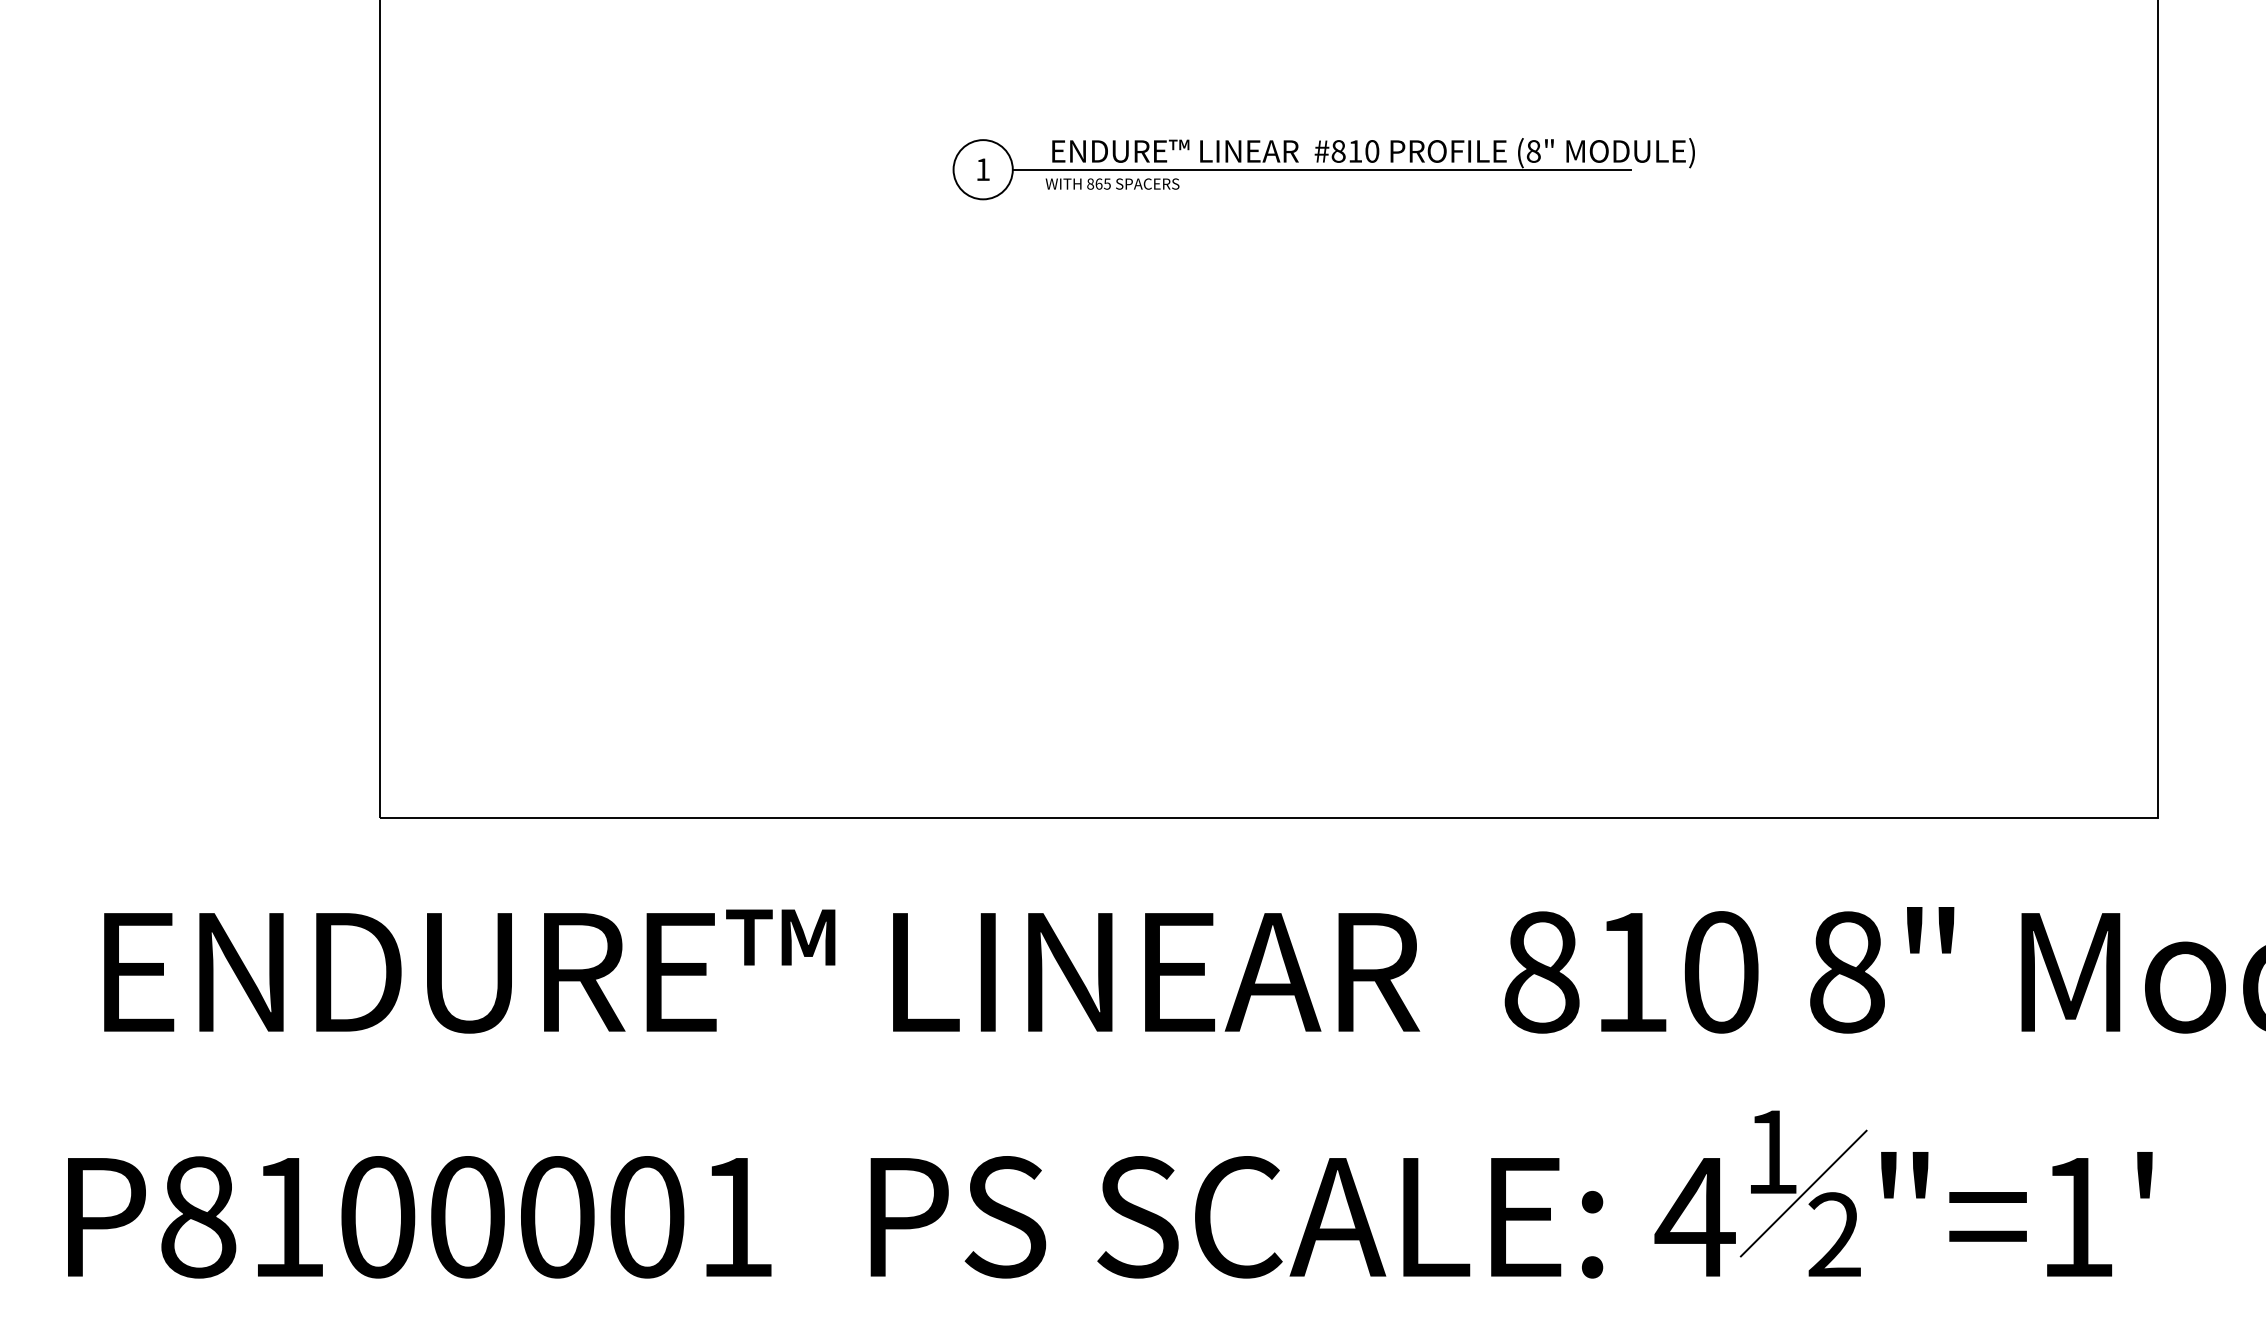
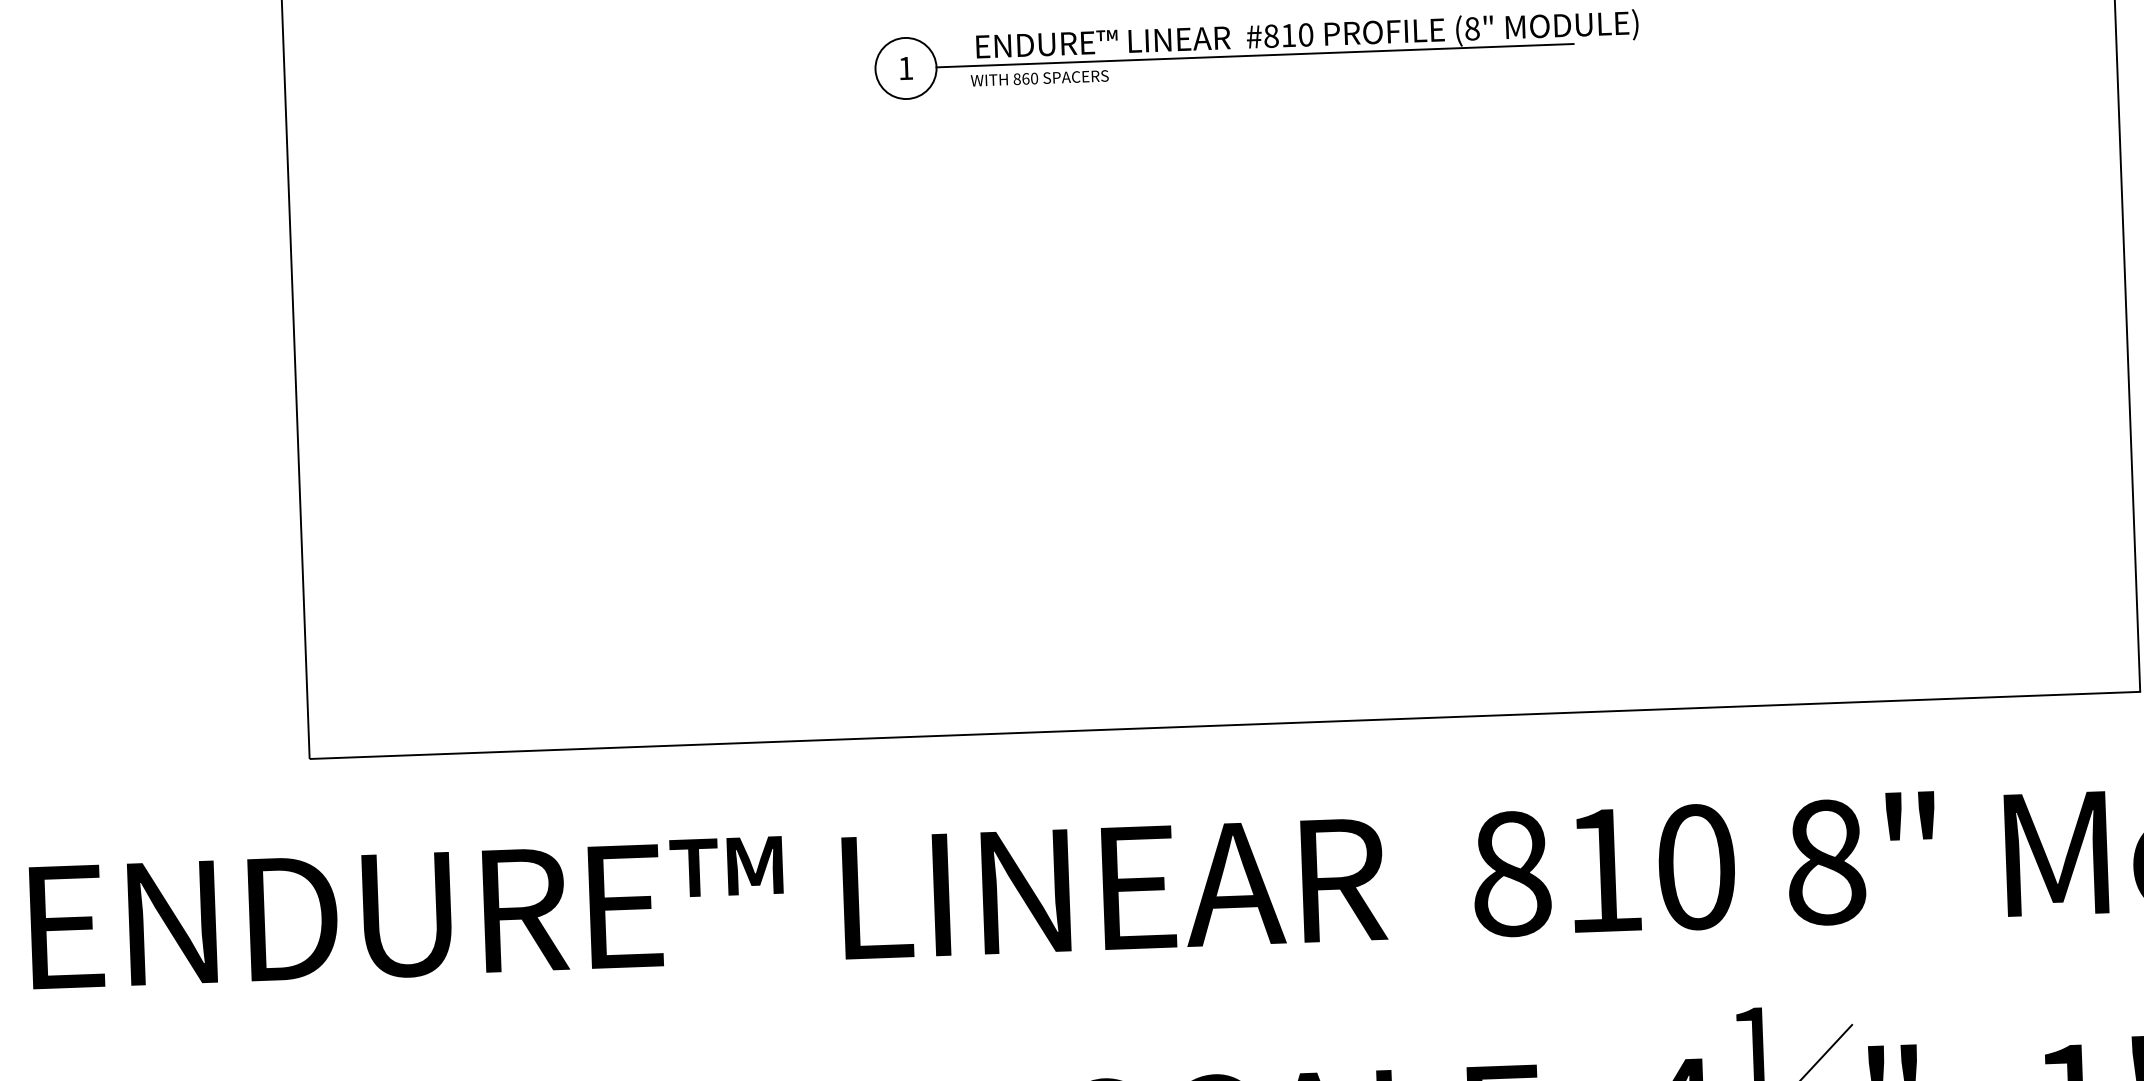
text: (1106, 183) -> (1033, 78), 865 -> 860

